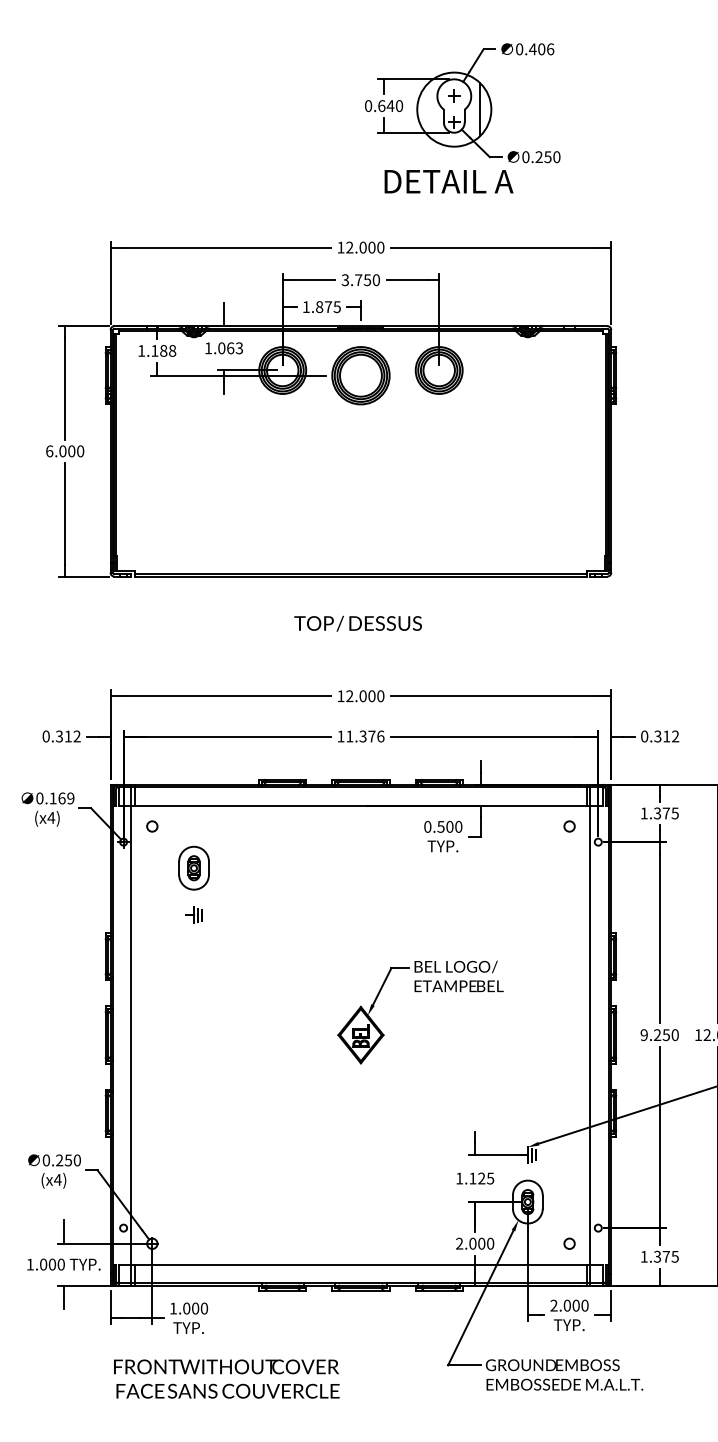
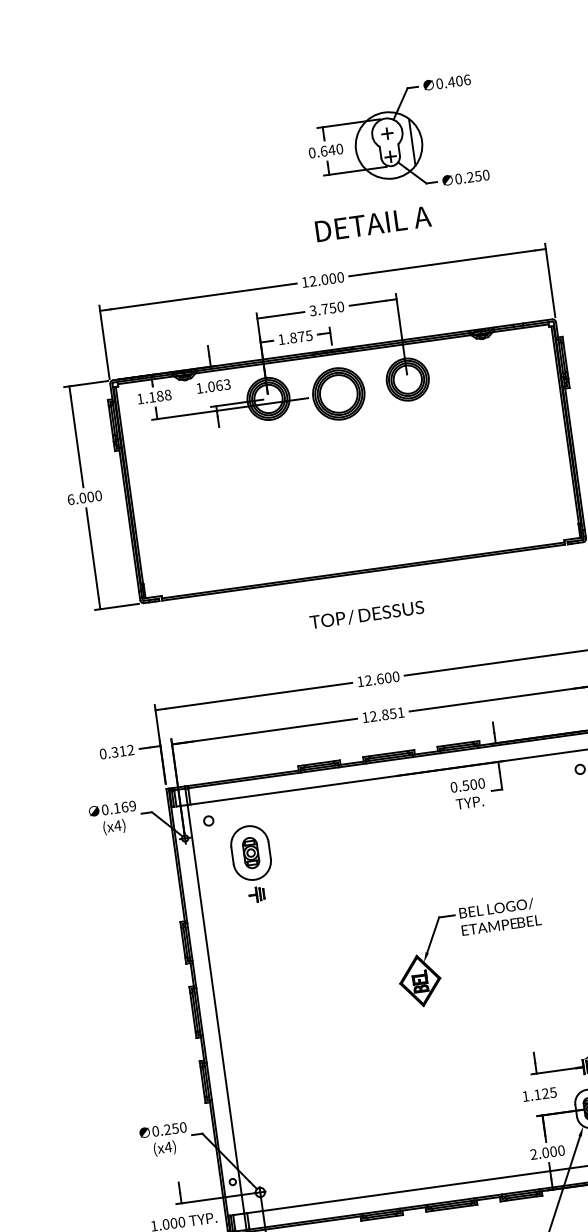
text: (448, 181) -> (372, 223), moved
text: (362, 695) -> (379, 678), 12.000 -> 12.600
text: (365, 736) -> (387, 714), 11.376 -> 12.851
part: (193, 867) -> (250, 852), size x1.4

